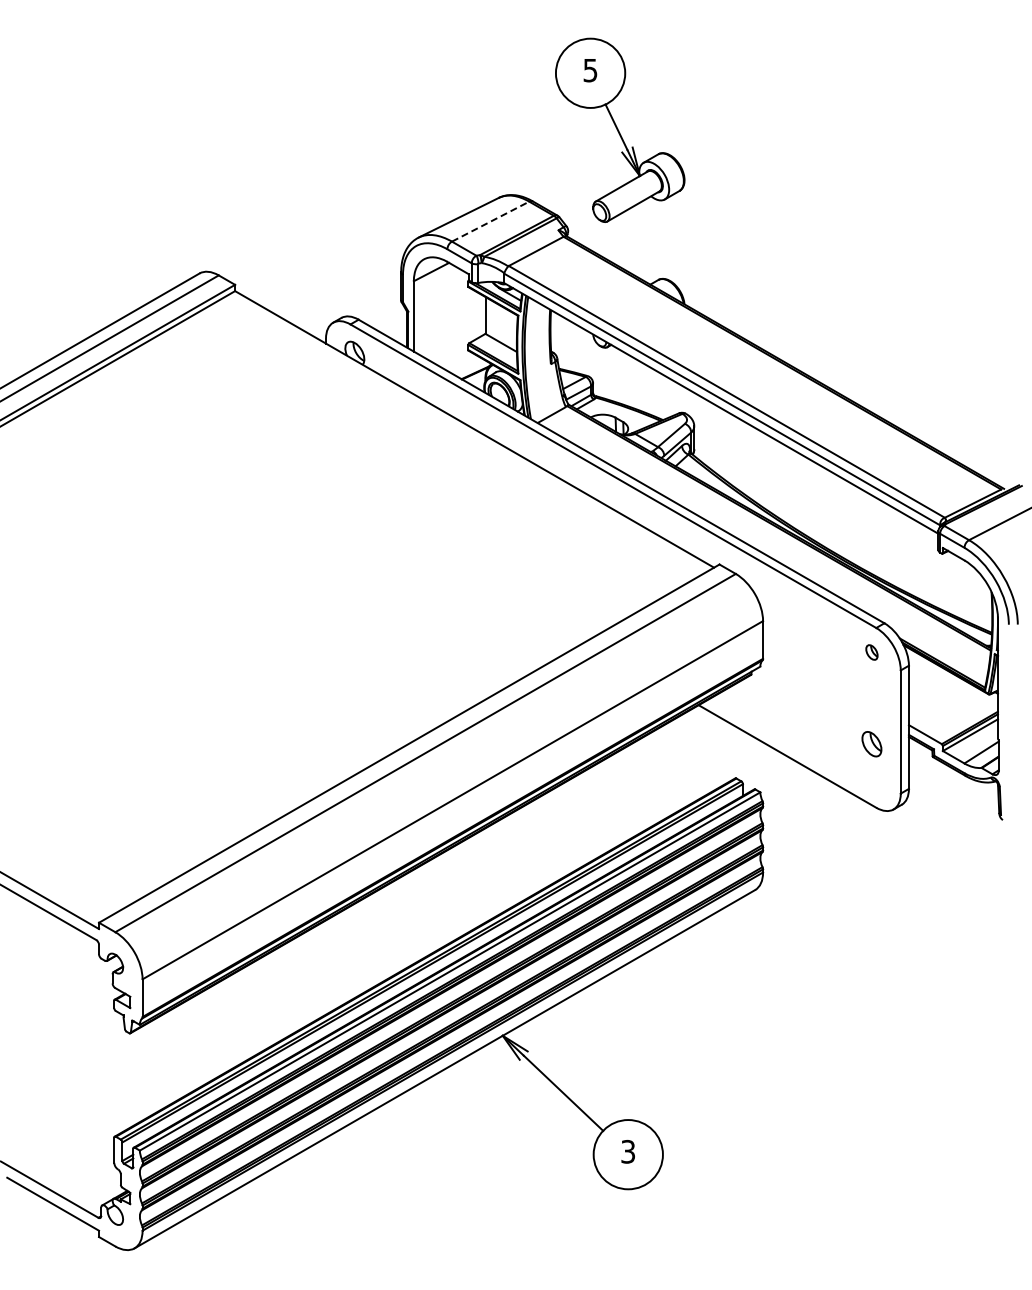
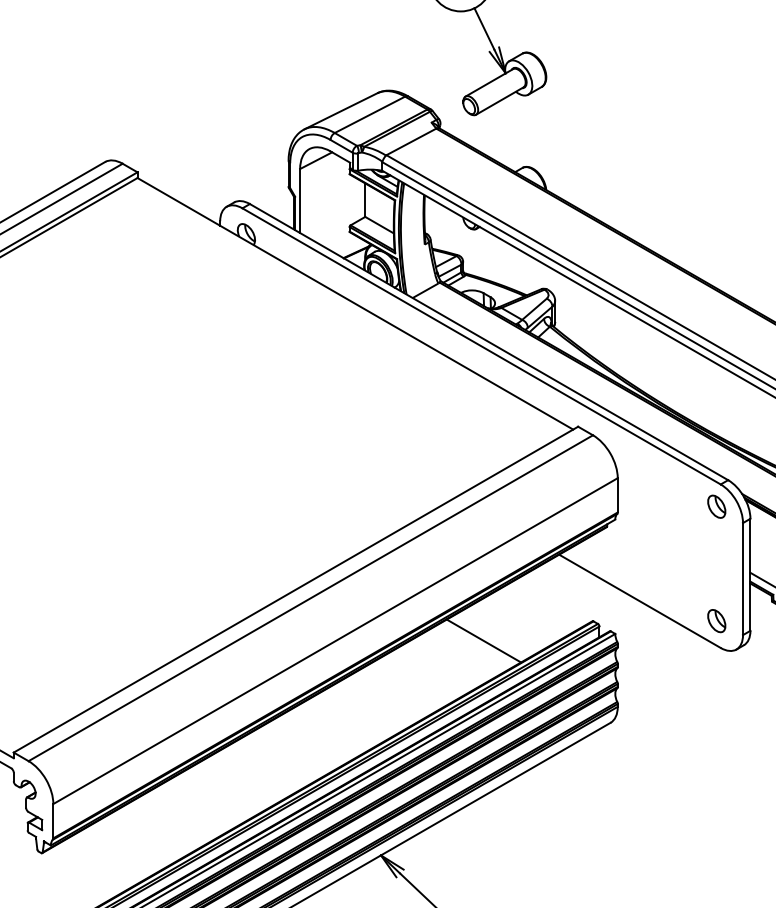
line: (490, 221) -> (369, 114), dashed -> solid
part: (871, 652) -> (716, 506), size x1.67
part: (871, 744) -> (716, 621), moved
line: (615, 799) -> (483, 640), added

